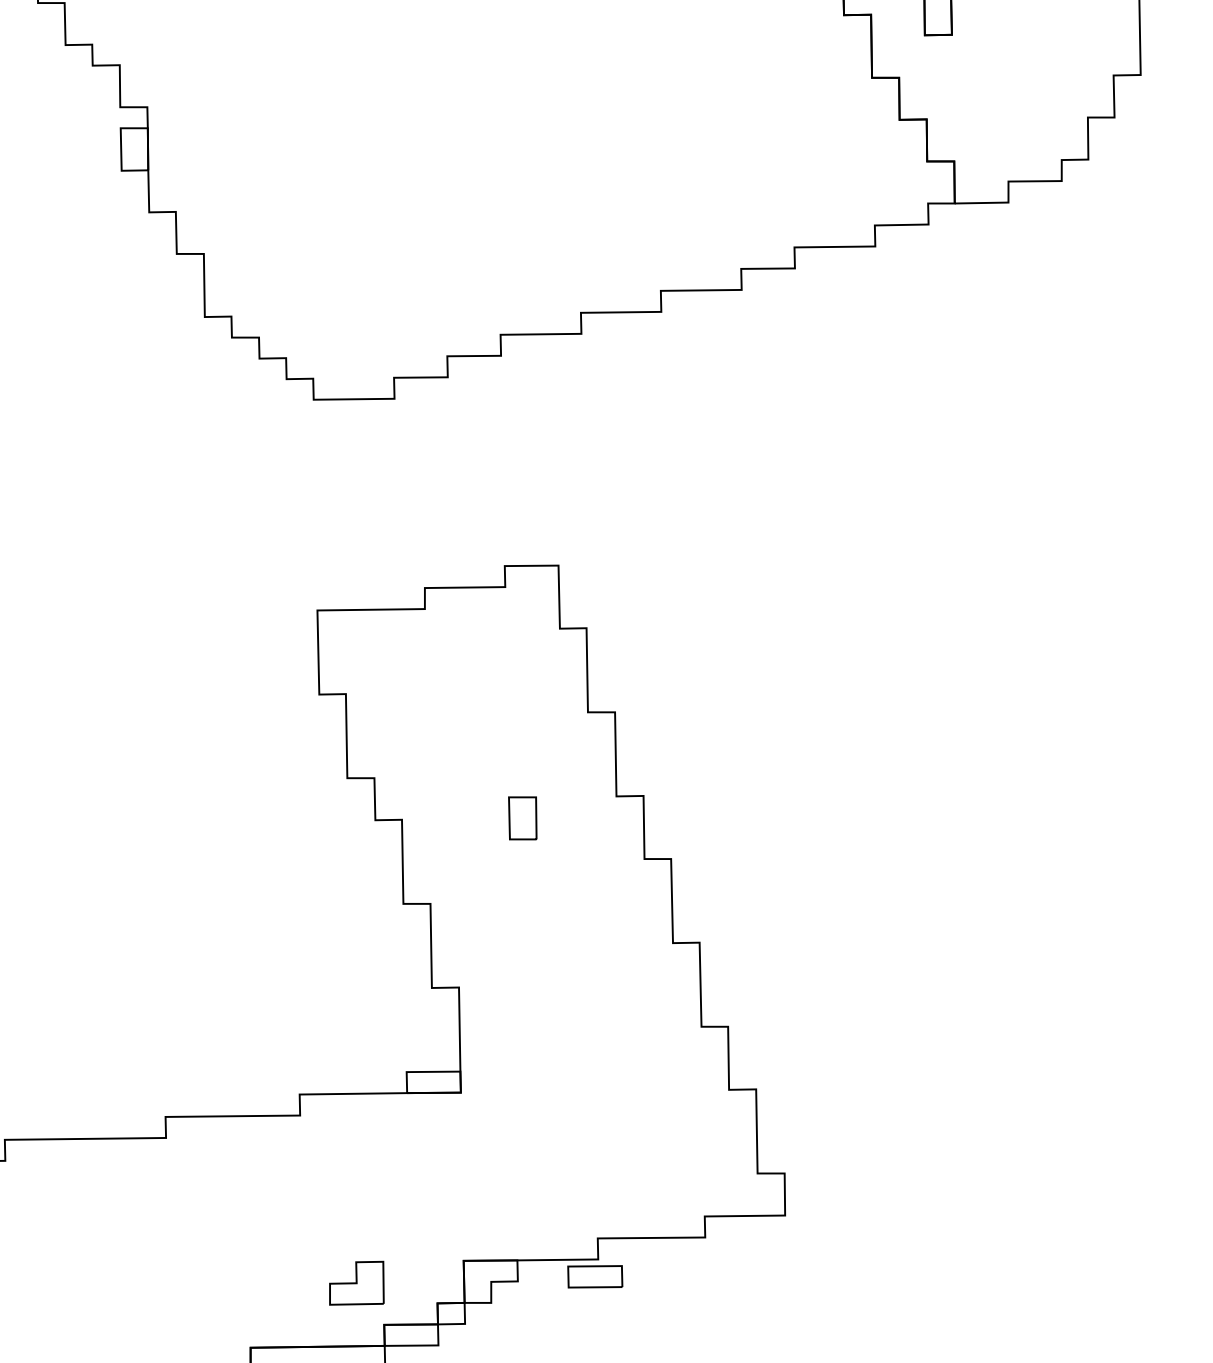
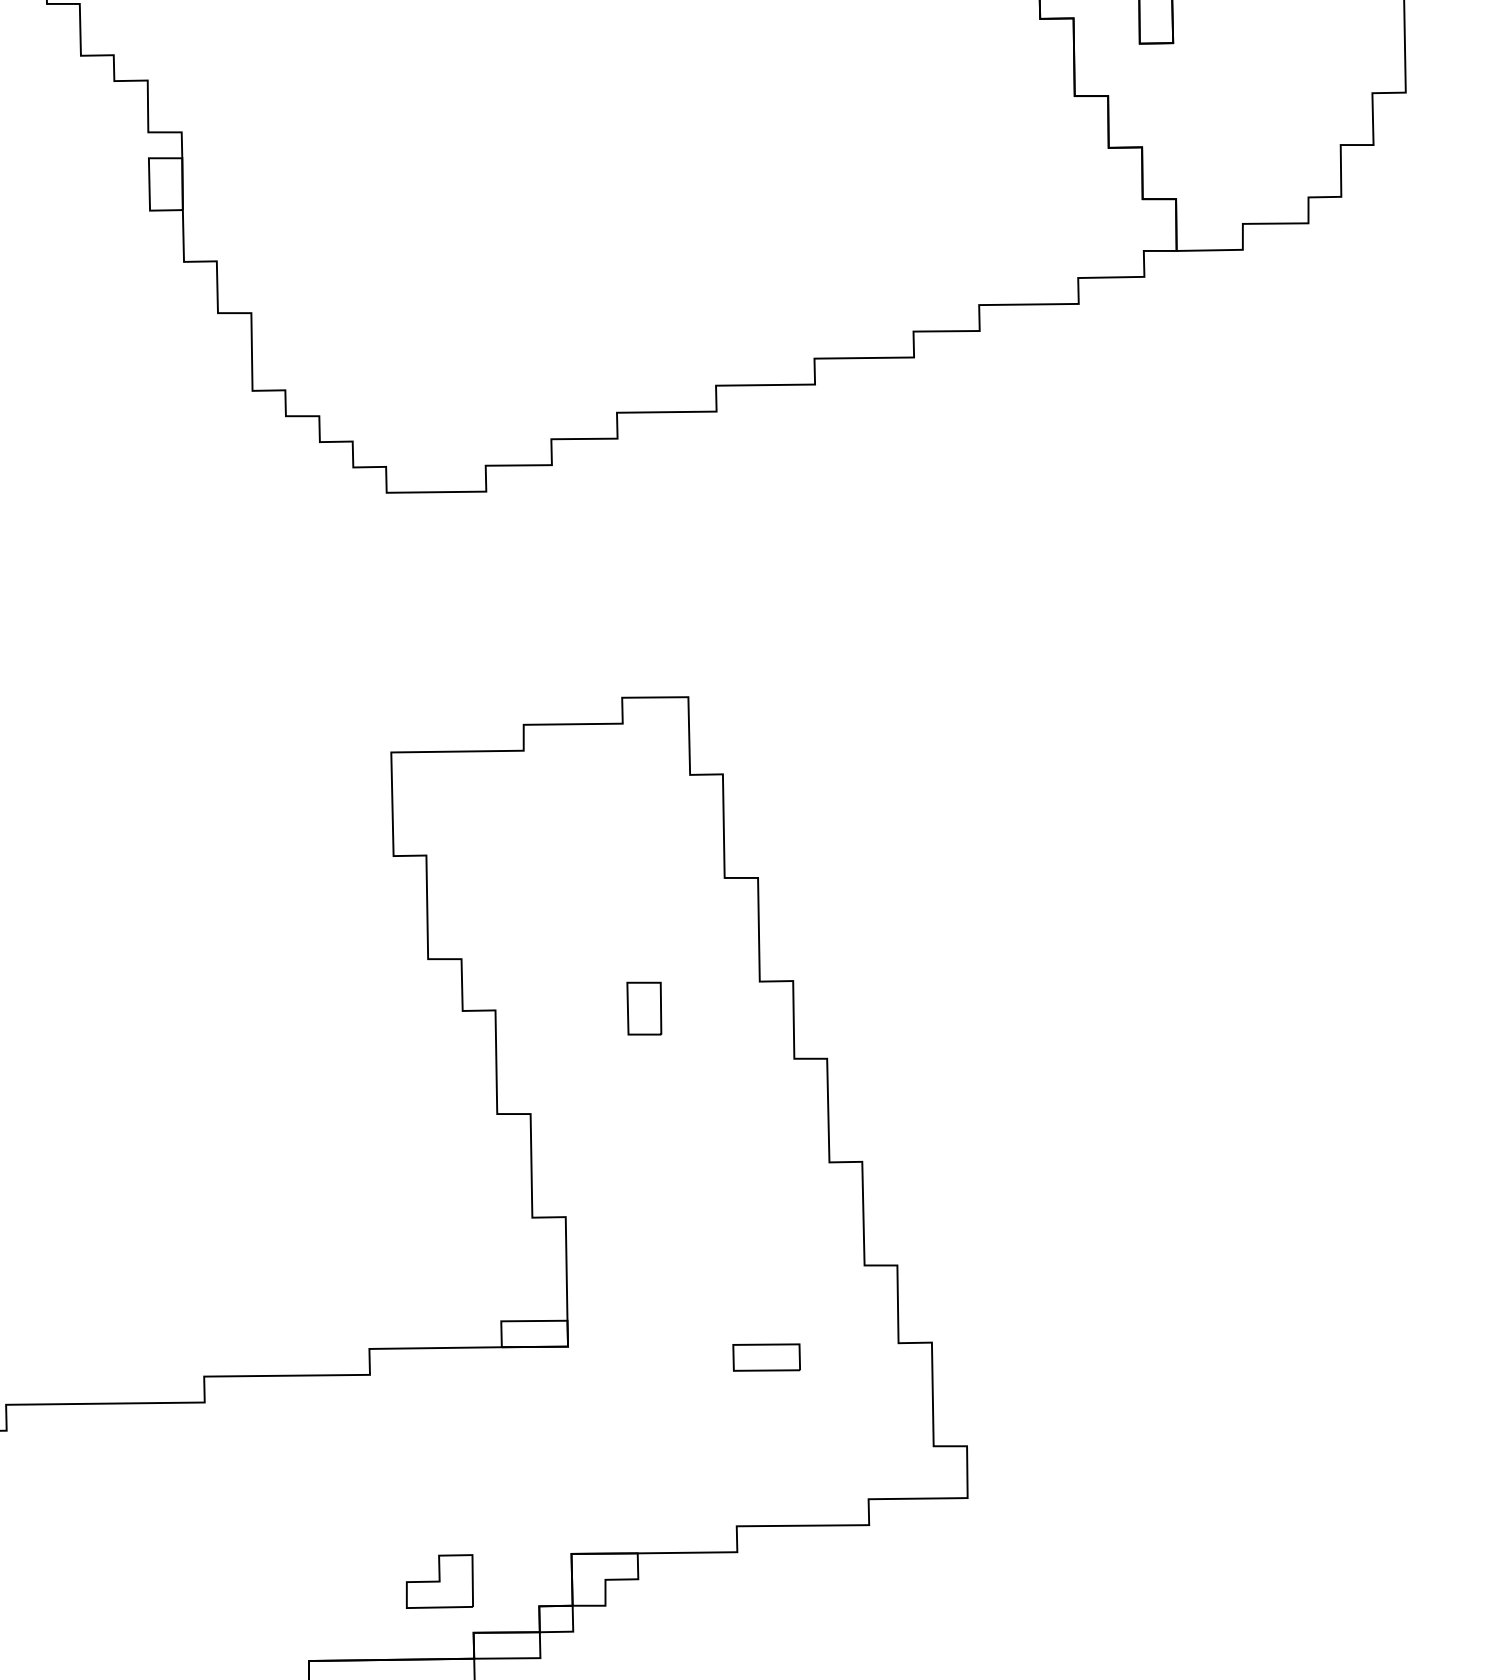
part: (595, 1276) -> (766, 1357), moved

